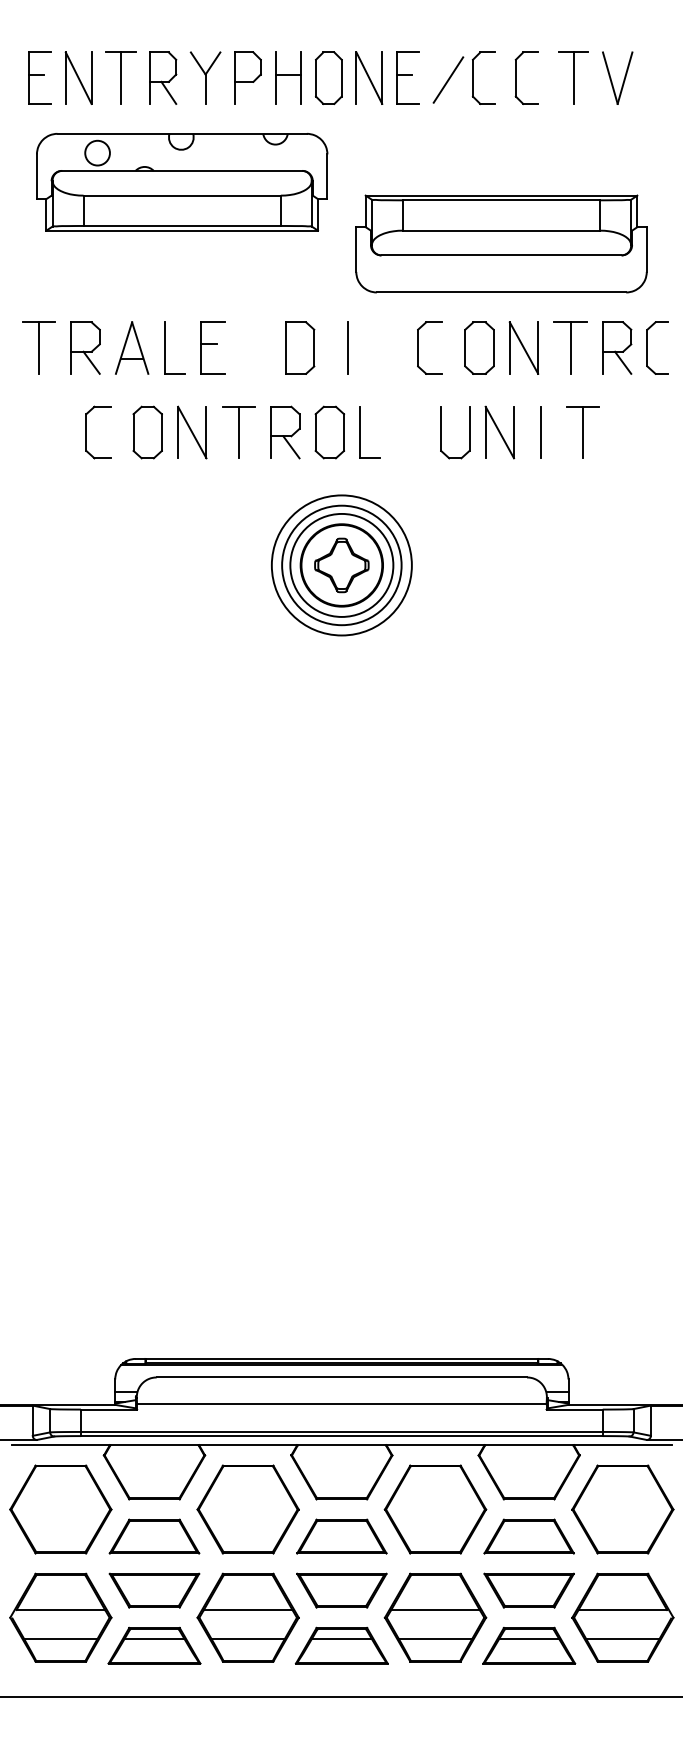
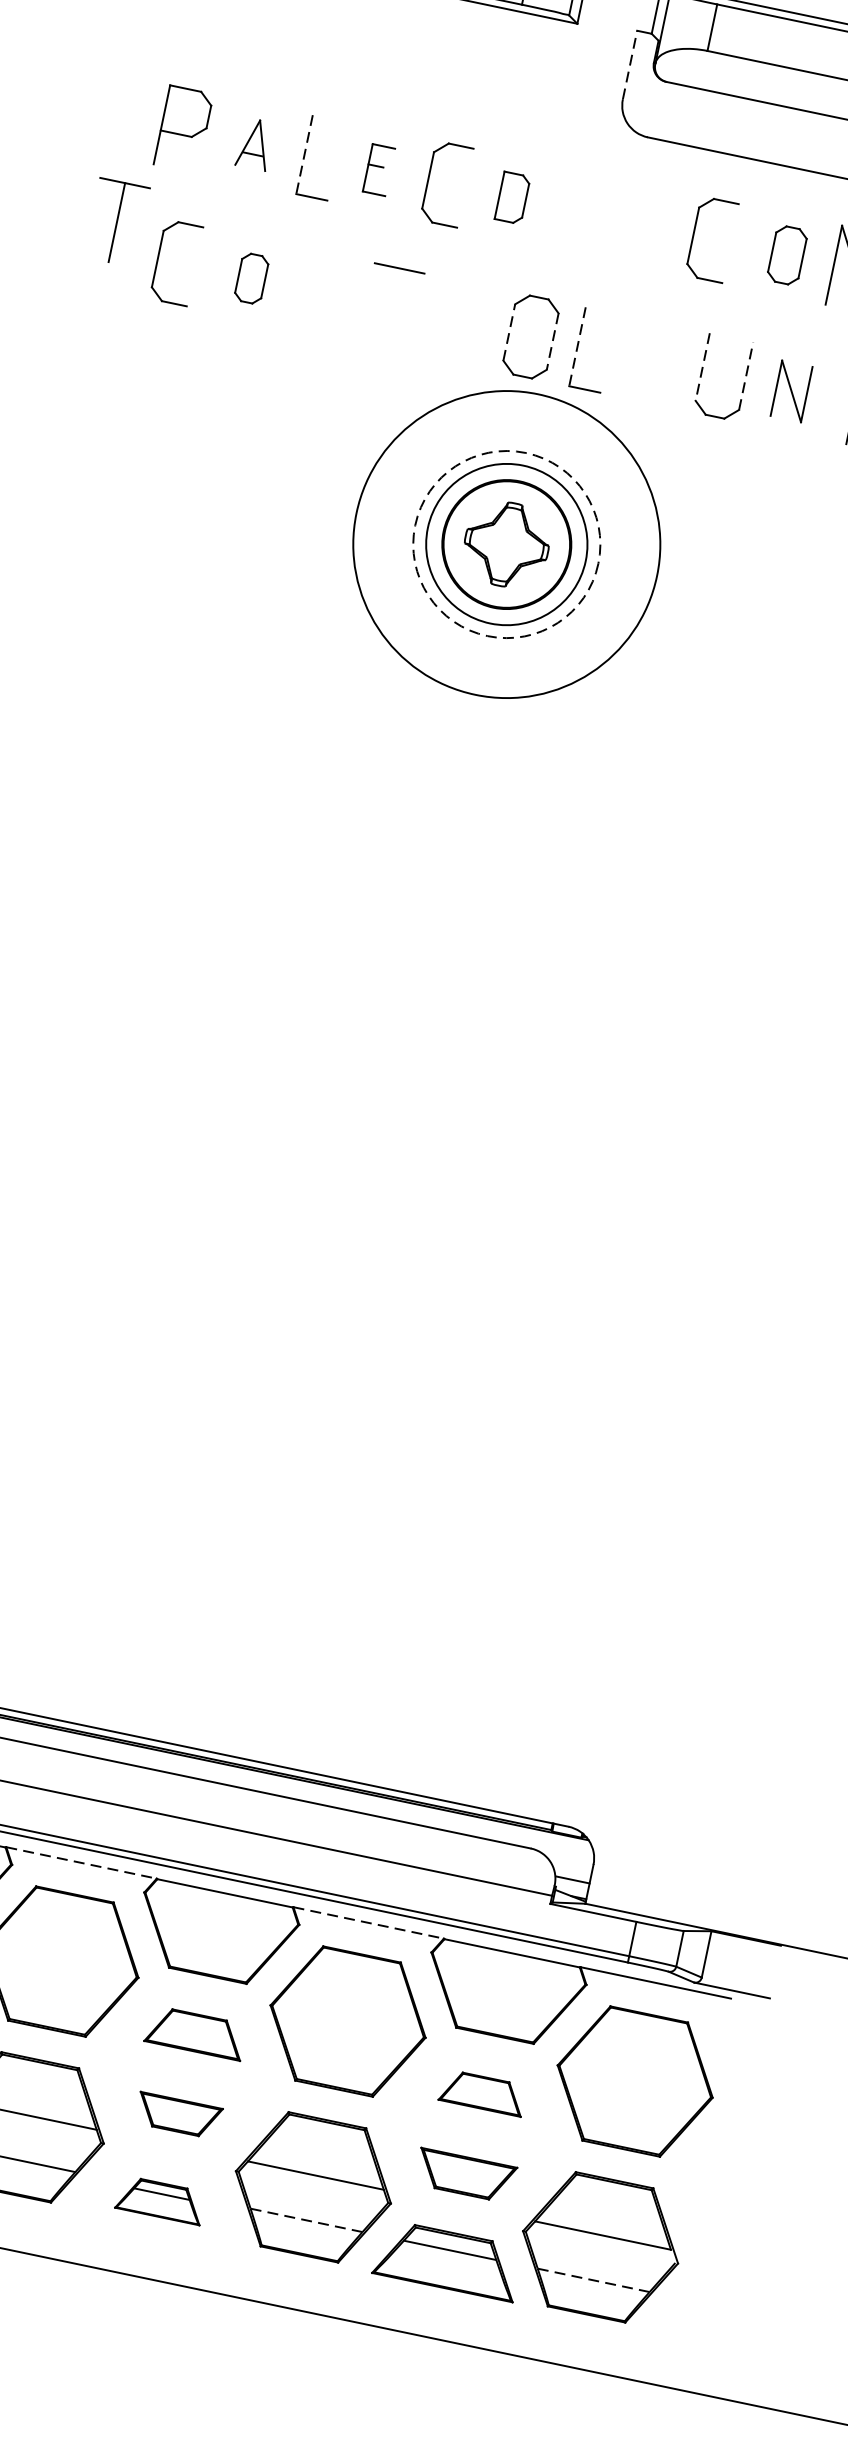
line: (356, 249) -> (630, 64), solid -> dashed
part: (38, 347) -> (116, 221), moved
part: (132, 347) -> (255, 143), size x0.6
part: (212, 347) -> (378, 169), size x0.6
part: (245, 347) -> (428, 179), added
part: (300, 347) -> (513, 197), size x0.6
line: (347, 347) -> (585, 212), removed
part: (479, 347) -> (787, 254), size x0.7
line: (164, 348) -> (304, 155), solid -> dashed
line: (91, 362) -> (188, 153), removed
line: (469, 428) -> (746, 375), solid -> dashed
line: (441, 429) -> (703, 368), solid -> dashed
part: (147, 432) -> (251, 278), size x0.6
part: (192, 432) -> (320, 292), removed
line: (238, 432) -> (390, 307), removed
part: (285, 432) -> (462, 322), removed
line: (315, 432) -> (508, 332), solid -> dashed
line: (360, 432) -> (577, 346), solid -> dashed
part: (499, 432) -> (790, 391), size x0.7
line: (344, 433) -> (553, 343), solid -> dashed
circle: (341, 565) -> (506, 544), size x1.4
circle: (341, 565) -> (506, 544), solid -> dashed
line: (248, 1445) -> (81, 1863), solid -> dashed
line: (436, 1445) -> (370, 1923), solid -> dashed
part: (341, 1536) -> (195, 2032), size x0.7
part: (528, 1536) -> (481, 2092), size x0.6
part: (341, 1590) -> (178, 2115), size x0.6
part: (528, 1590) -> (464, 2175), size x0.7
line: (435, 1639) -> (306, 2220), solid -> dashed
line: (622, 1639) -> (593, 2280), solid -> dashed
part: (341, 1645) -> (160, 2199), size x0.6

